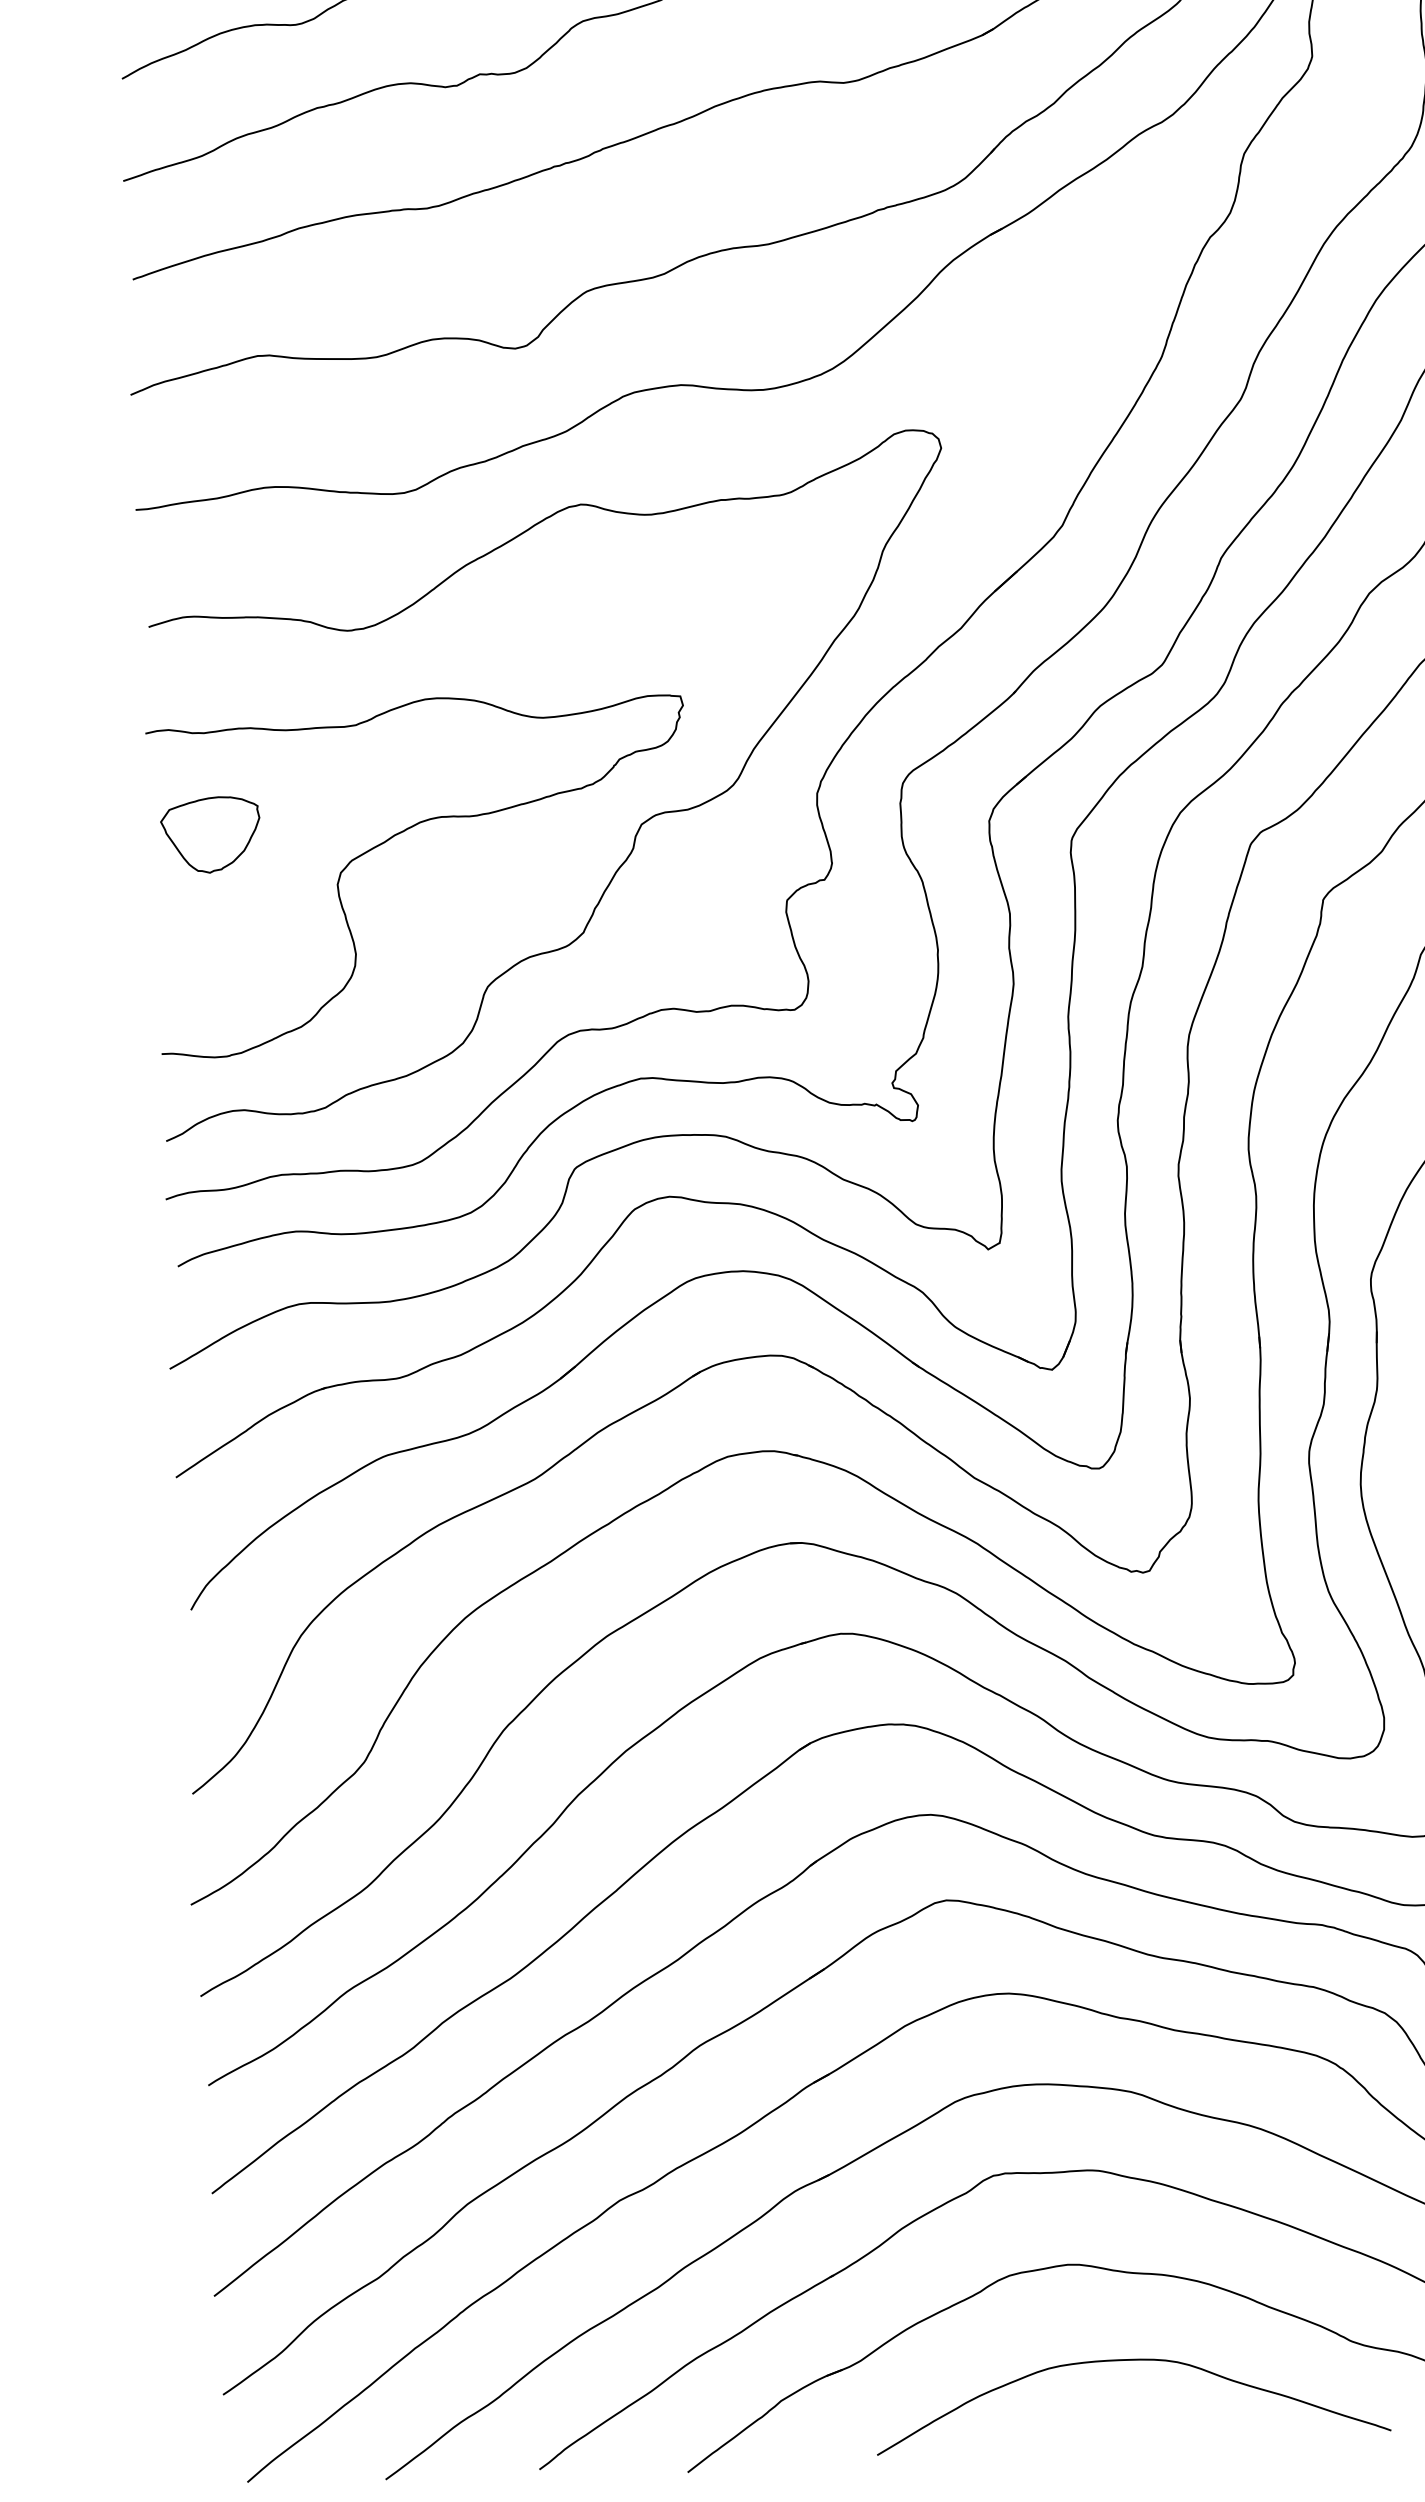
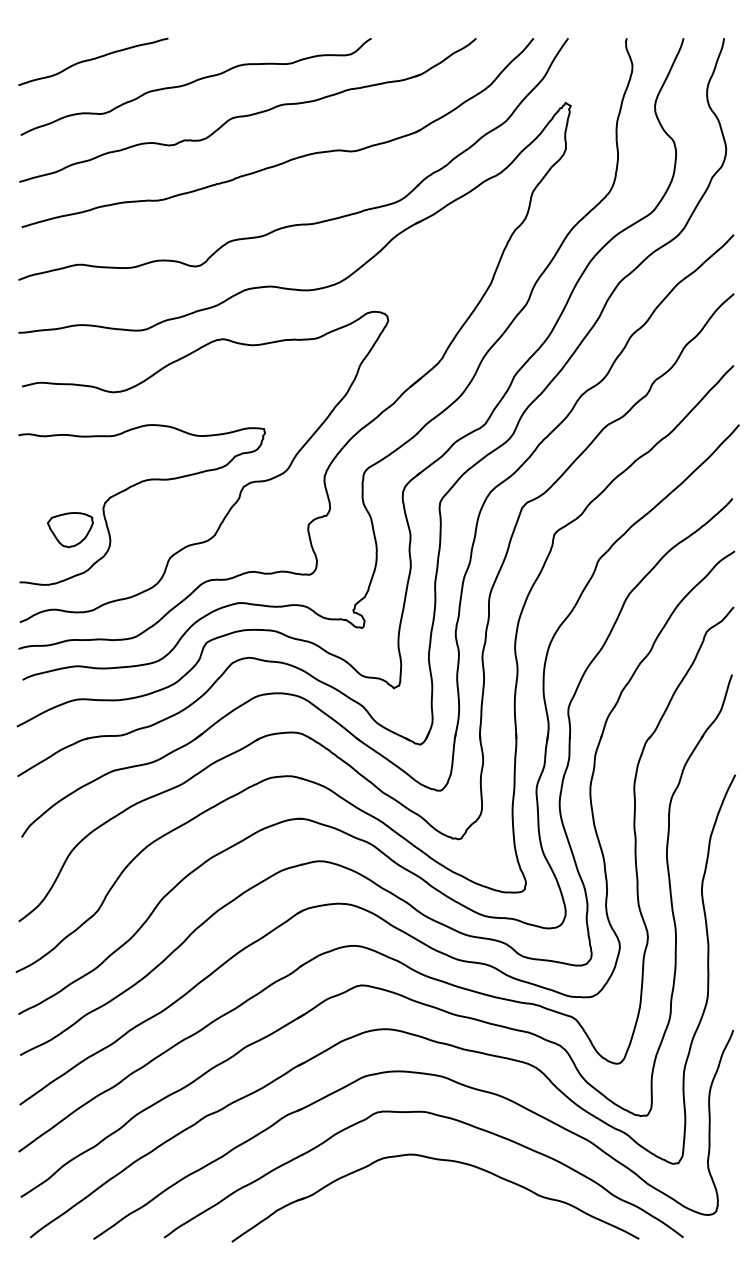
part: (211, 835) -> (70, 530), moved
curve: (1129, 2362) -> (436, 1200), removed

